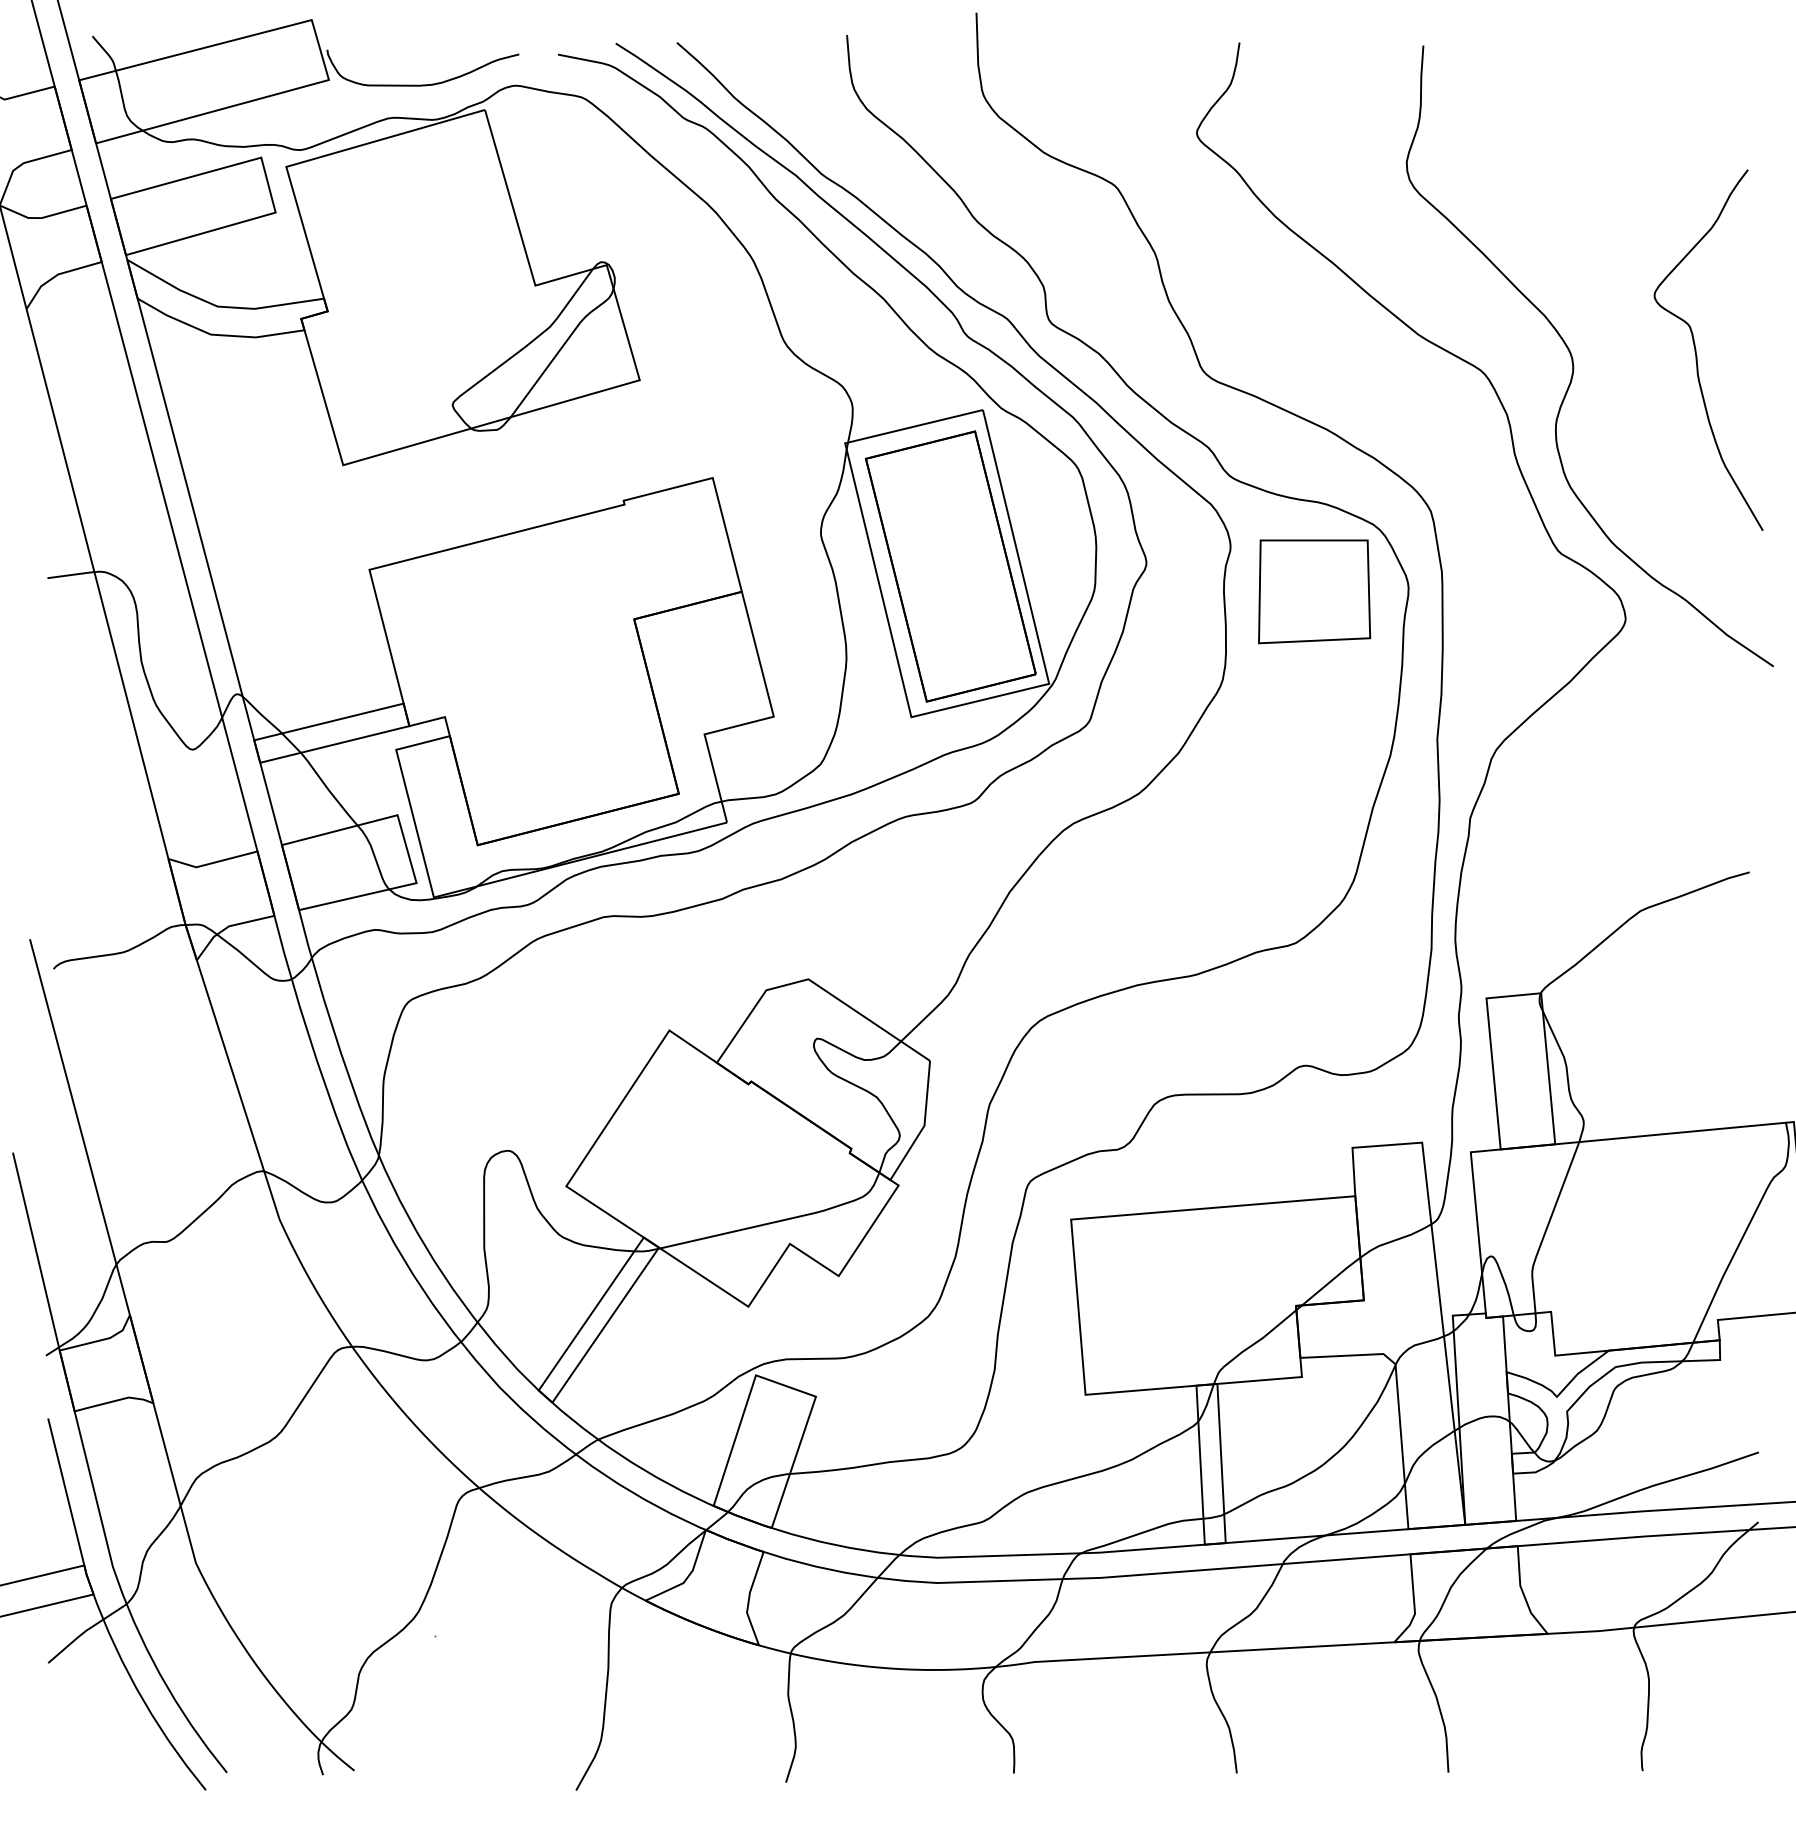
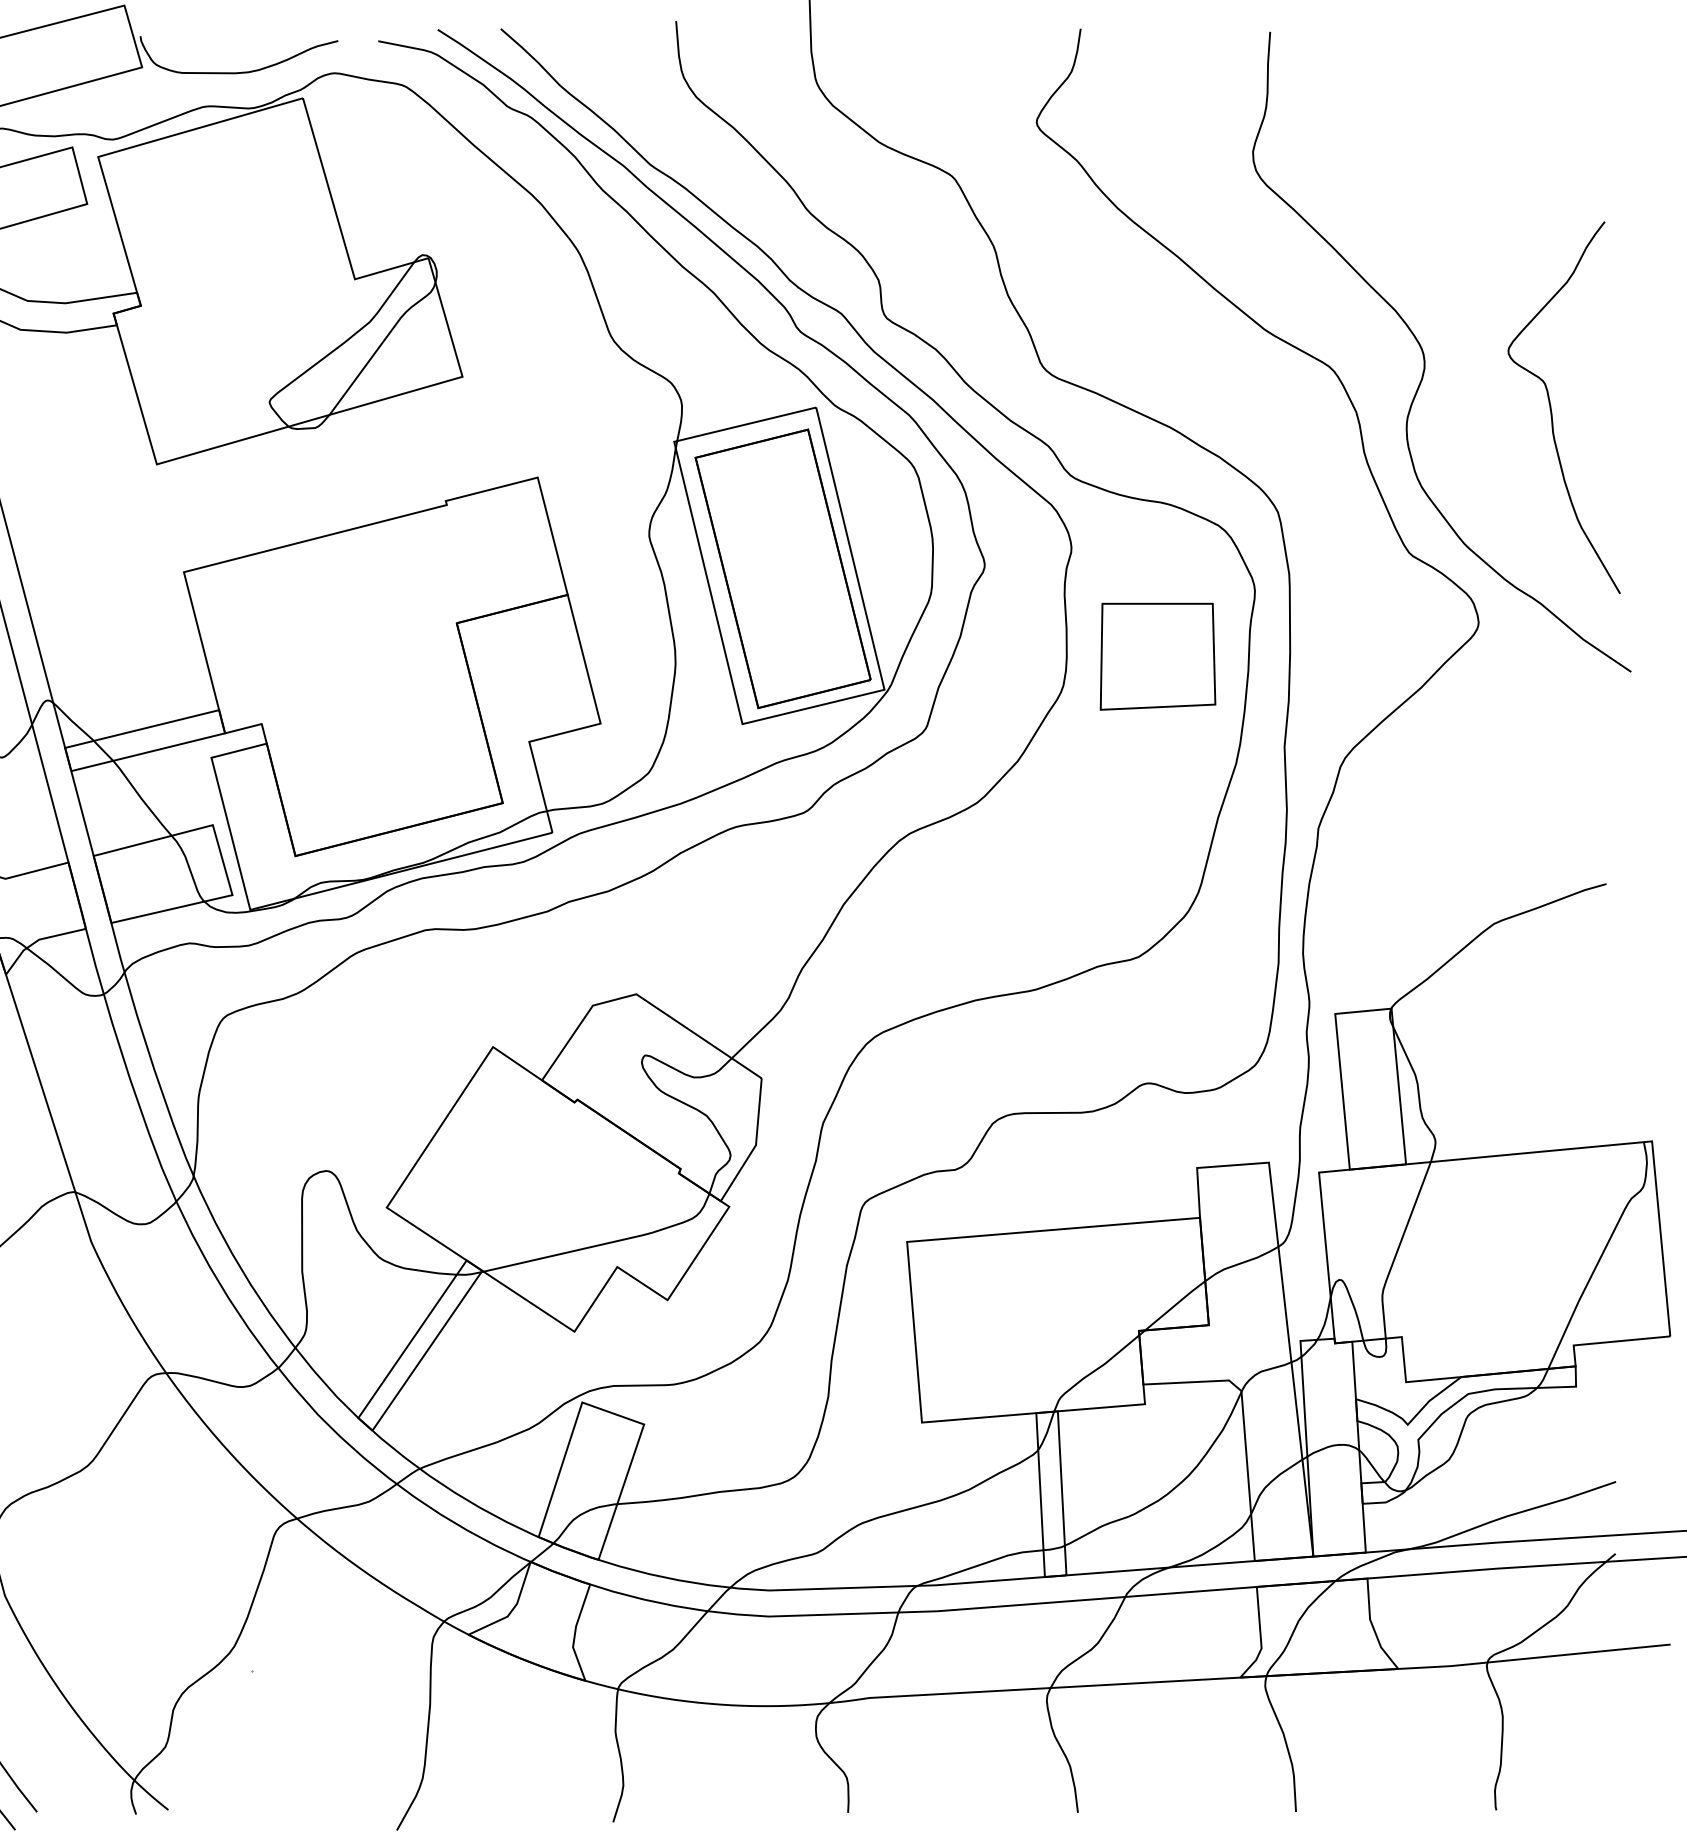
curve: (1696, 349) -> (1551, 406), moved
part: (1314, 591) -> (1157, 656), moved

